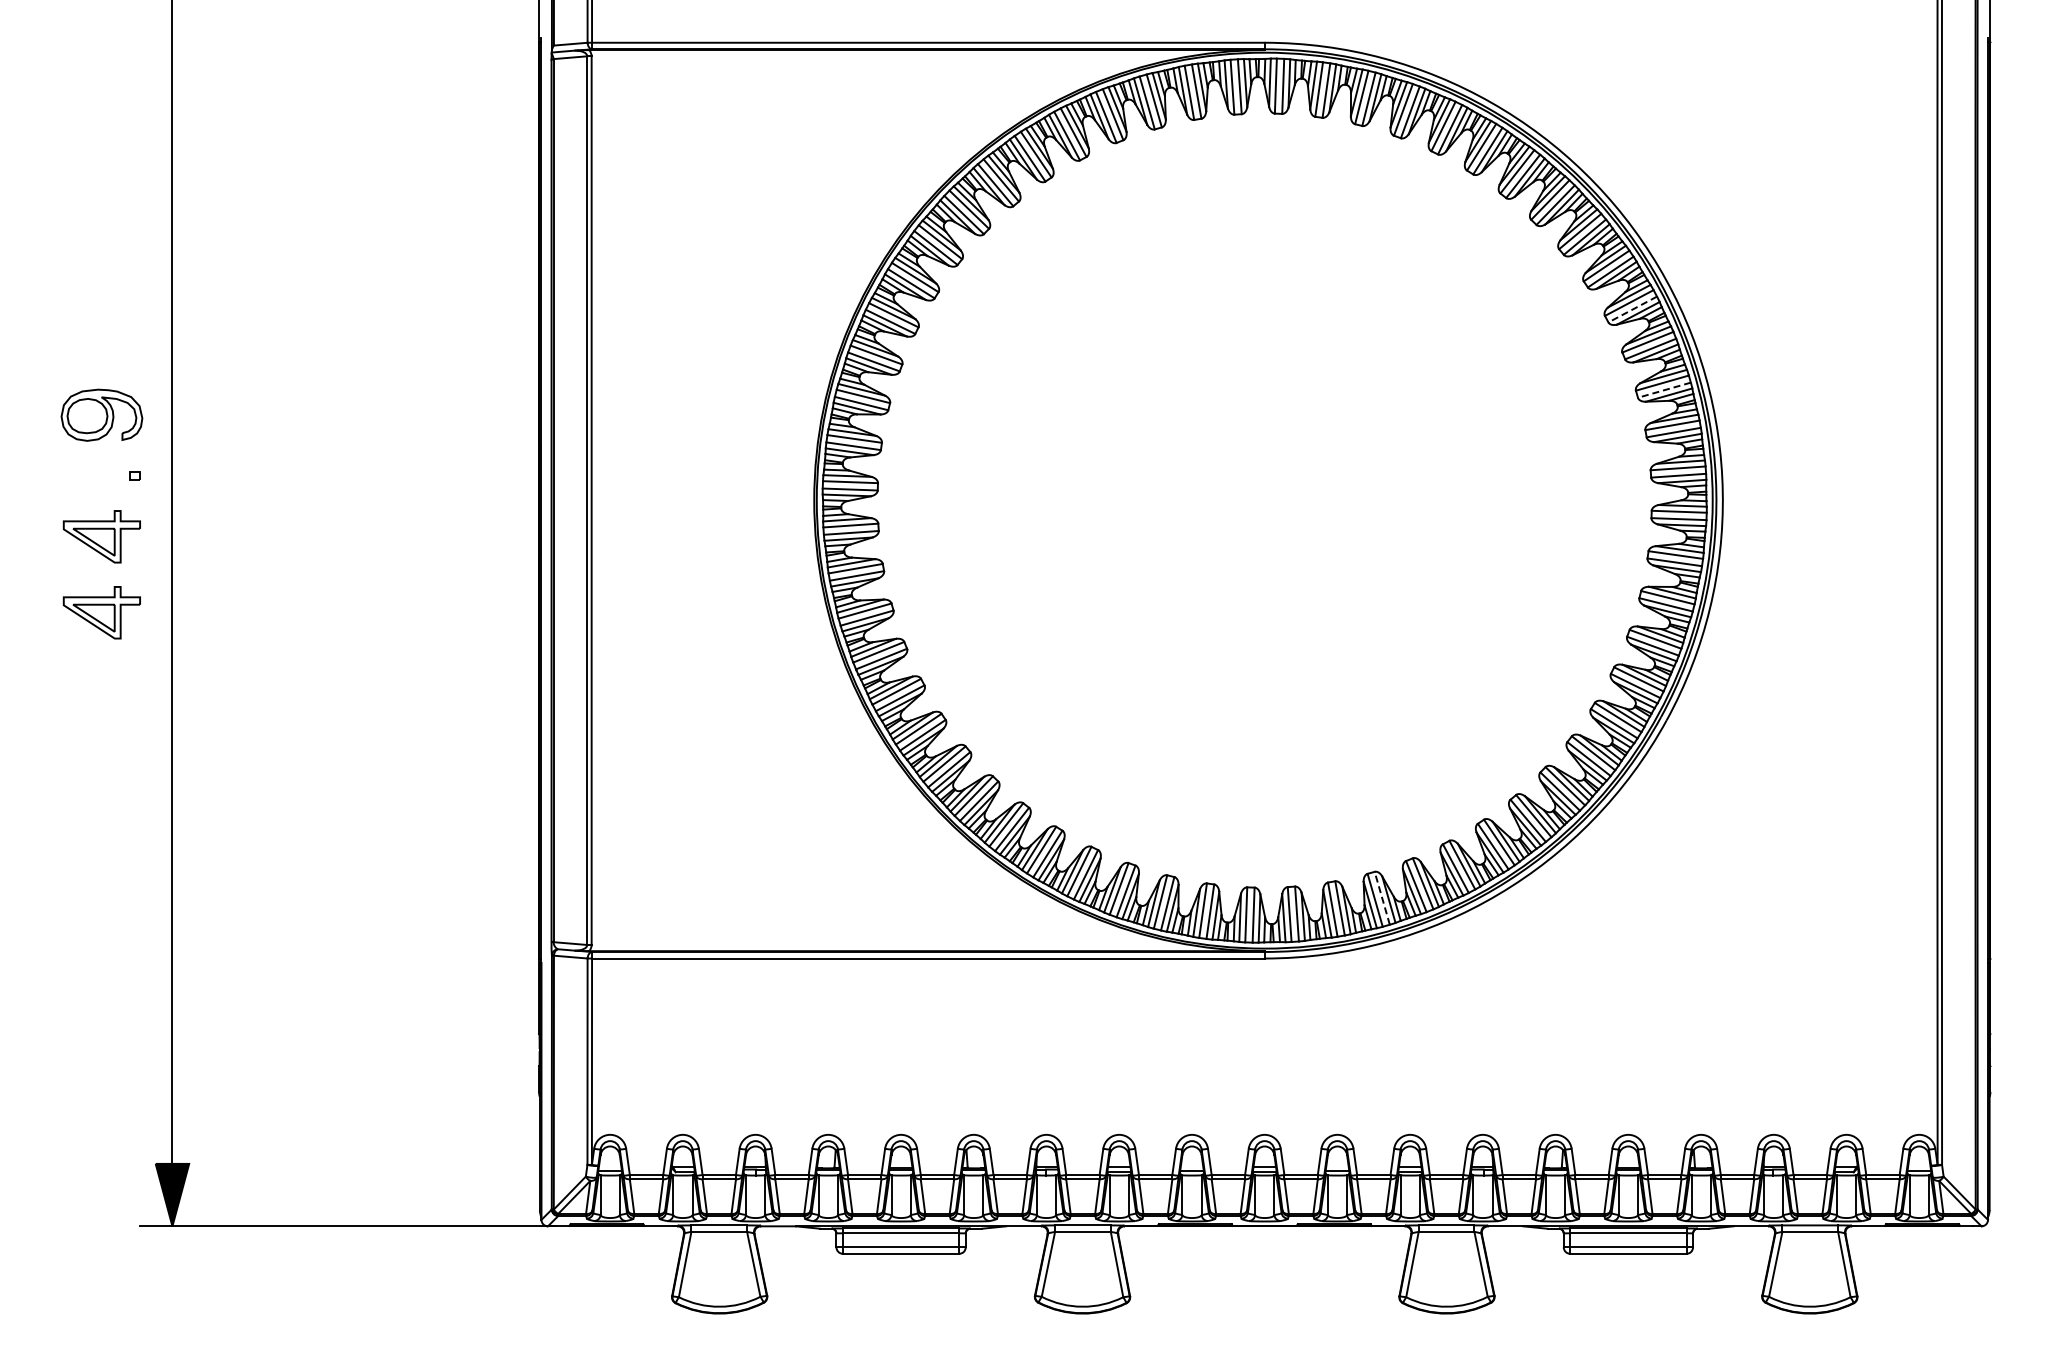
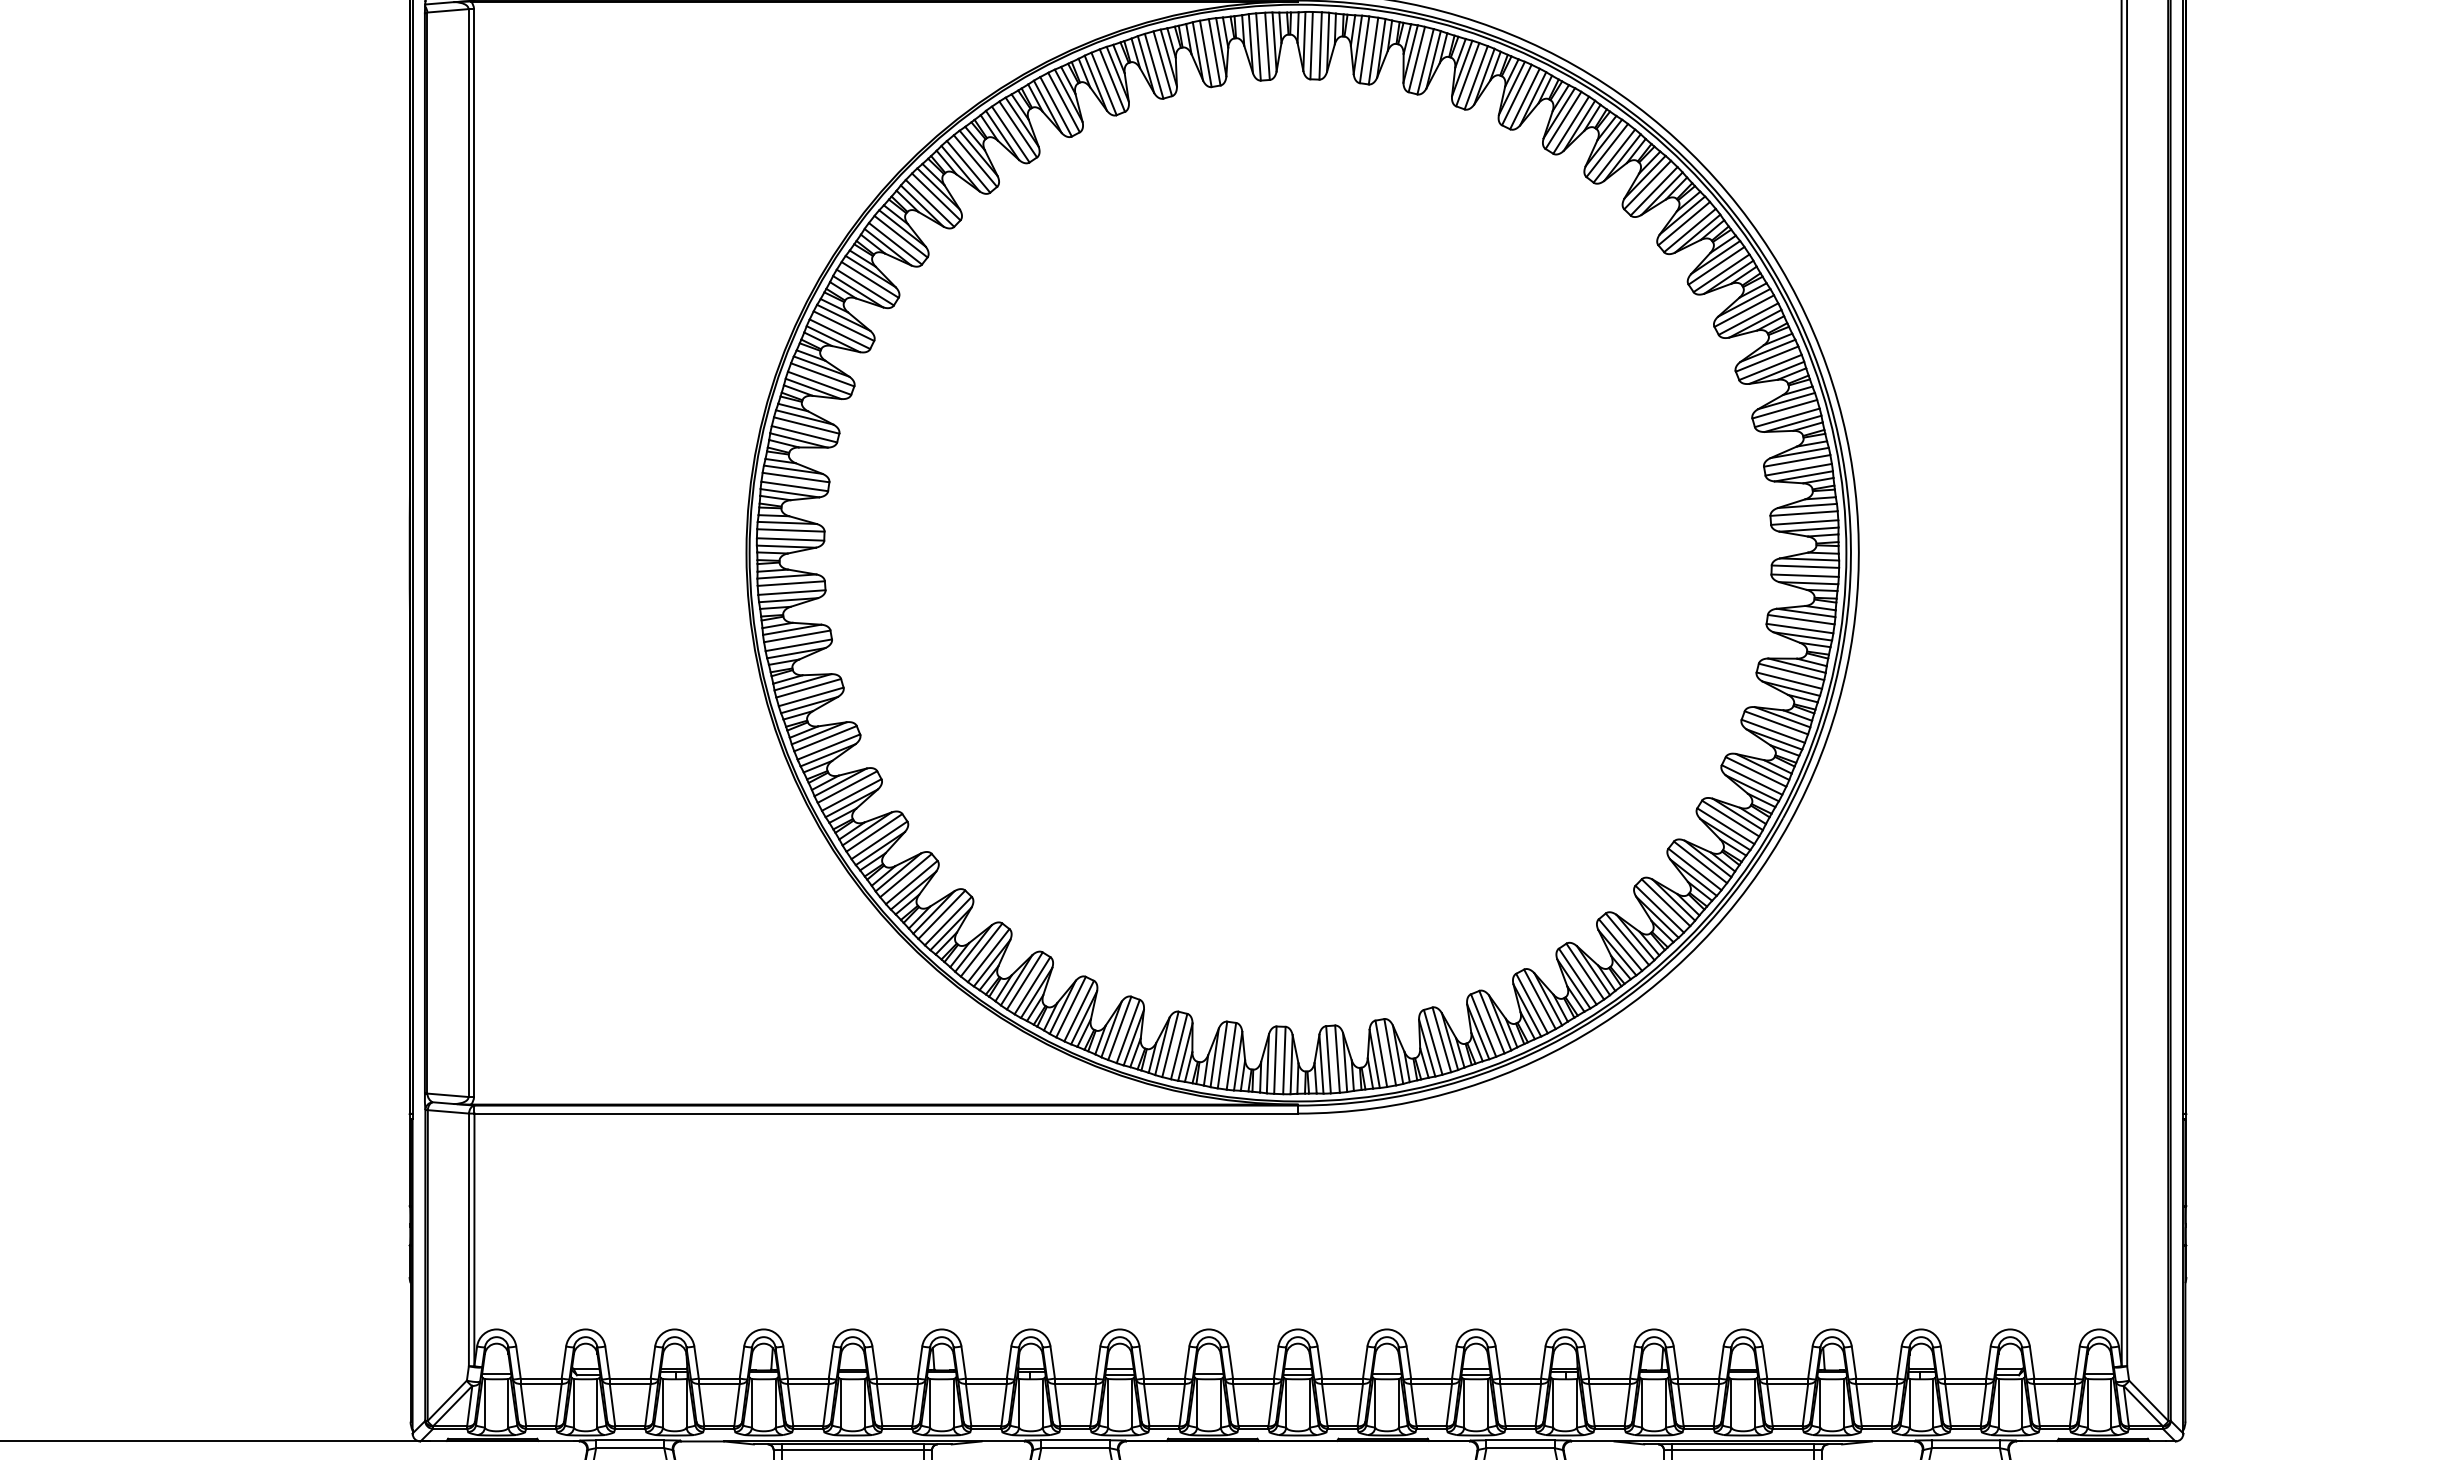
line: (1632, 309) -> (1748, 319), dashed -> solid
line: (1664, 390) -> (1787, 418), dashed -> solid
line: (1382, 898) -> (1442, 1040), dashed -> solid

